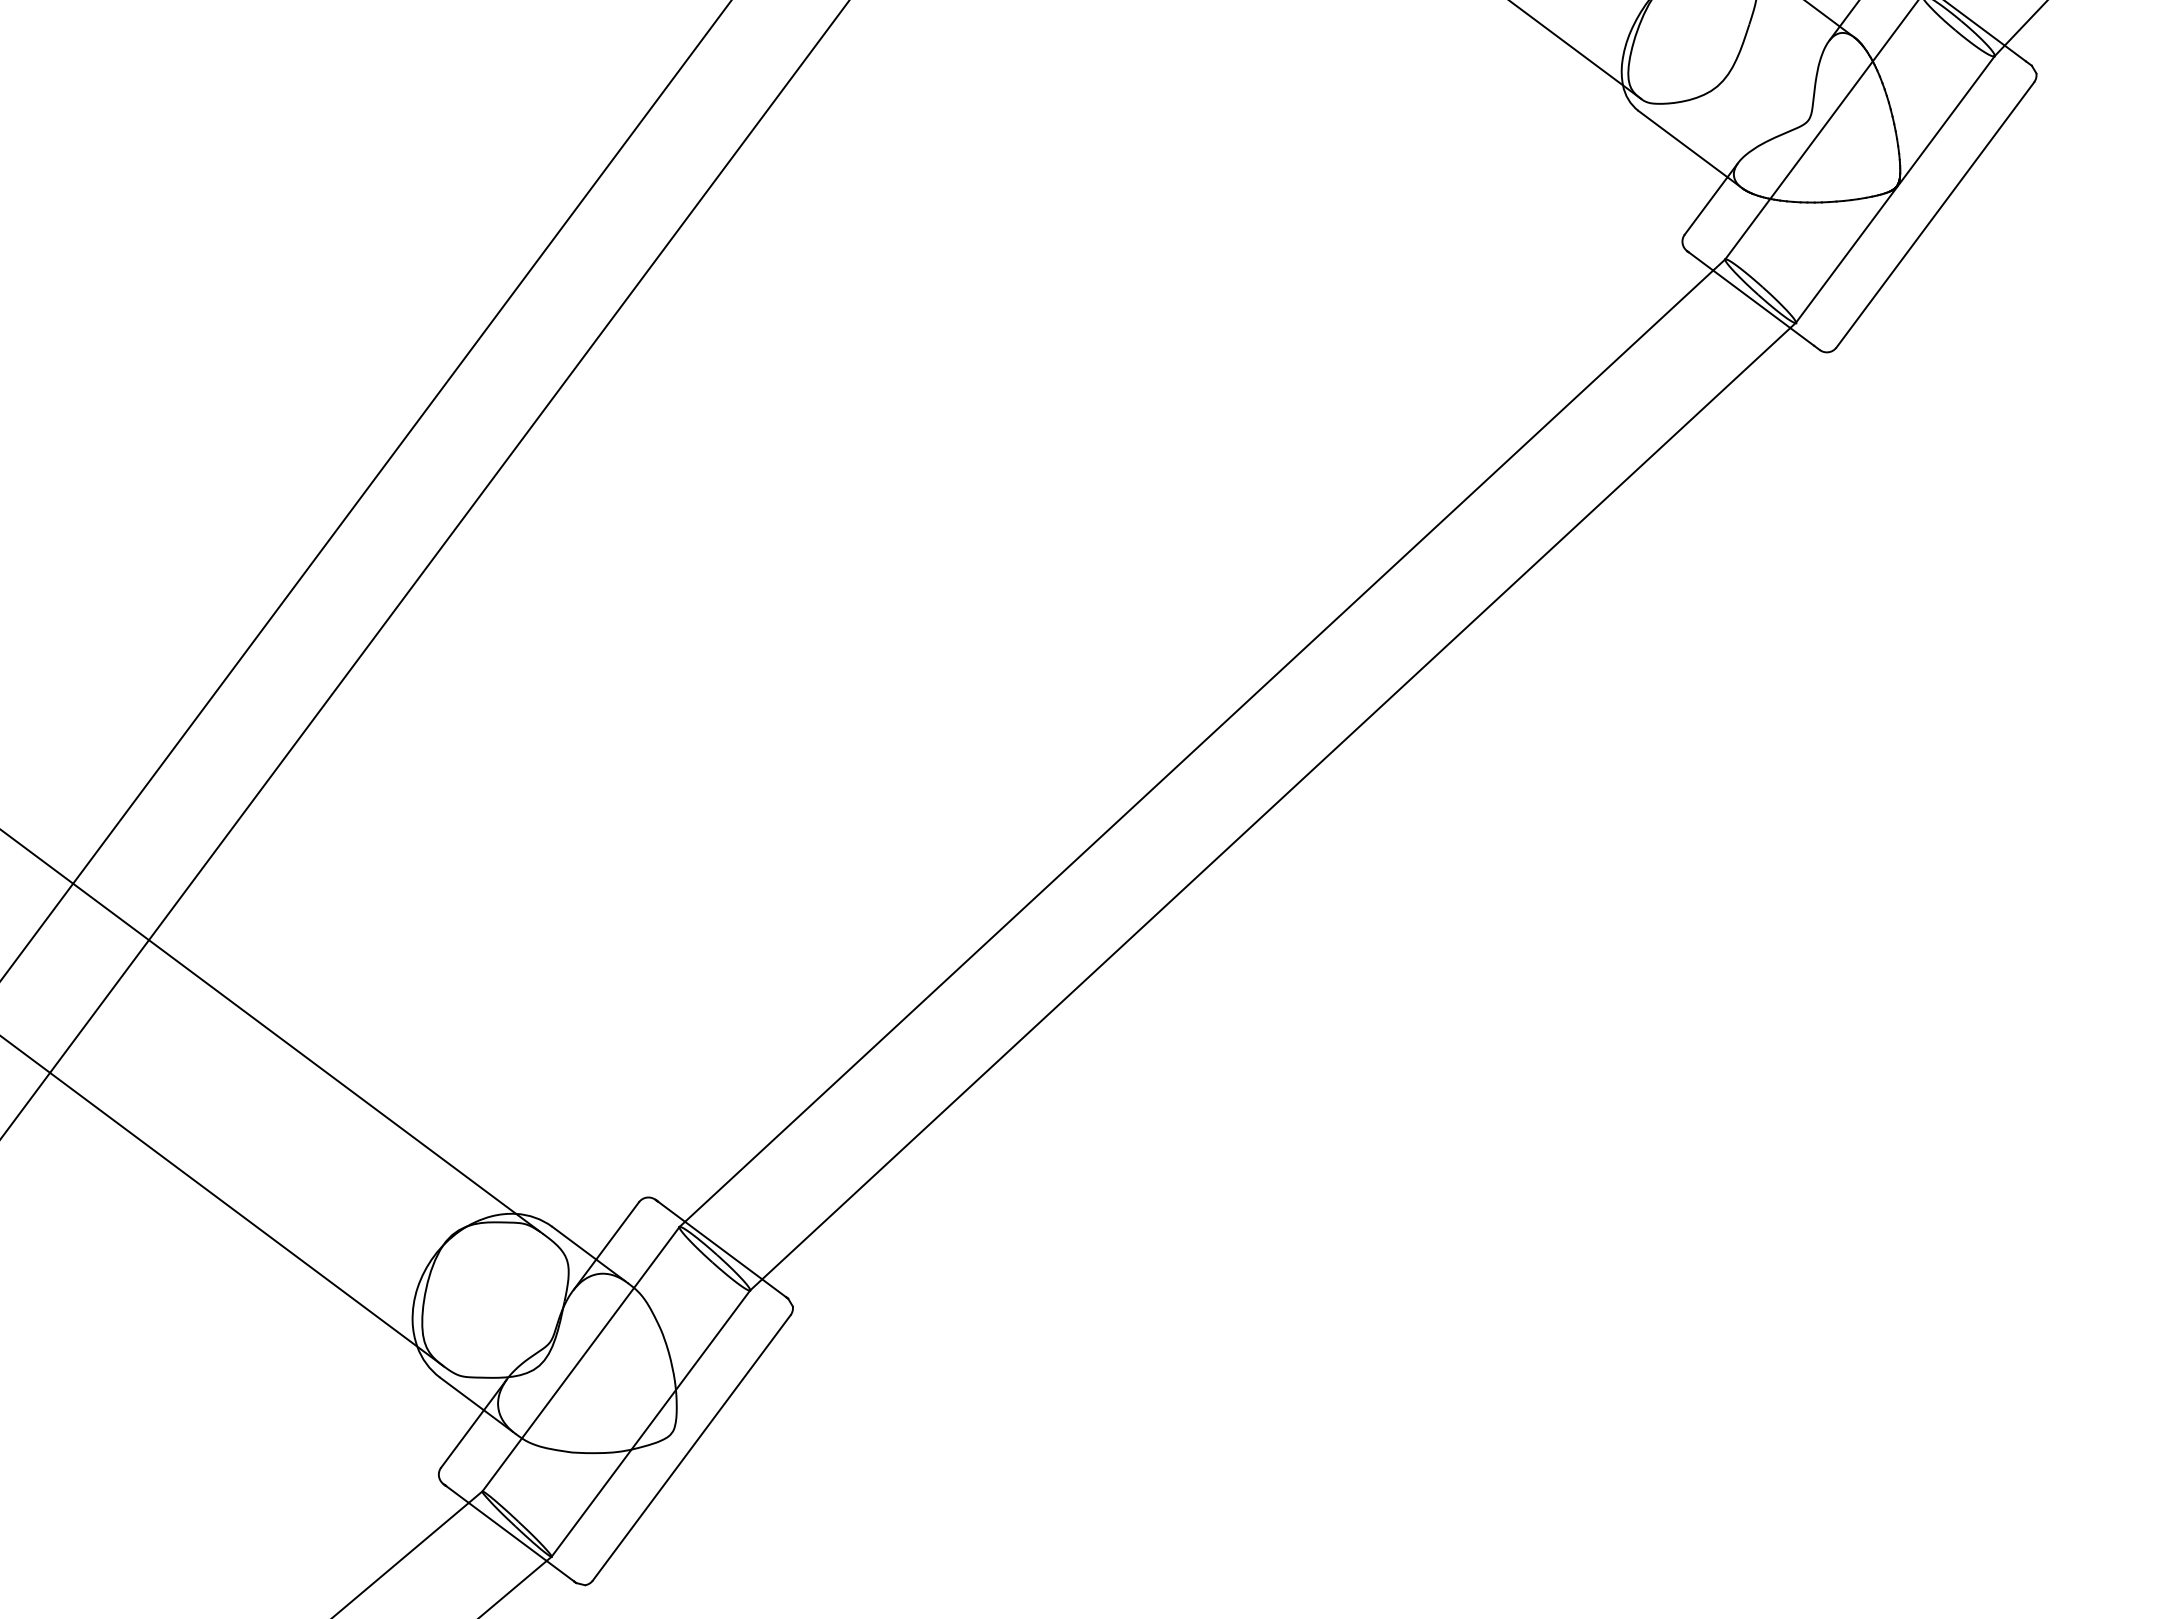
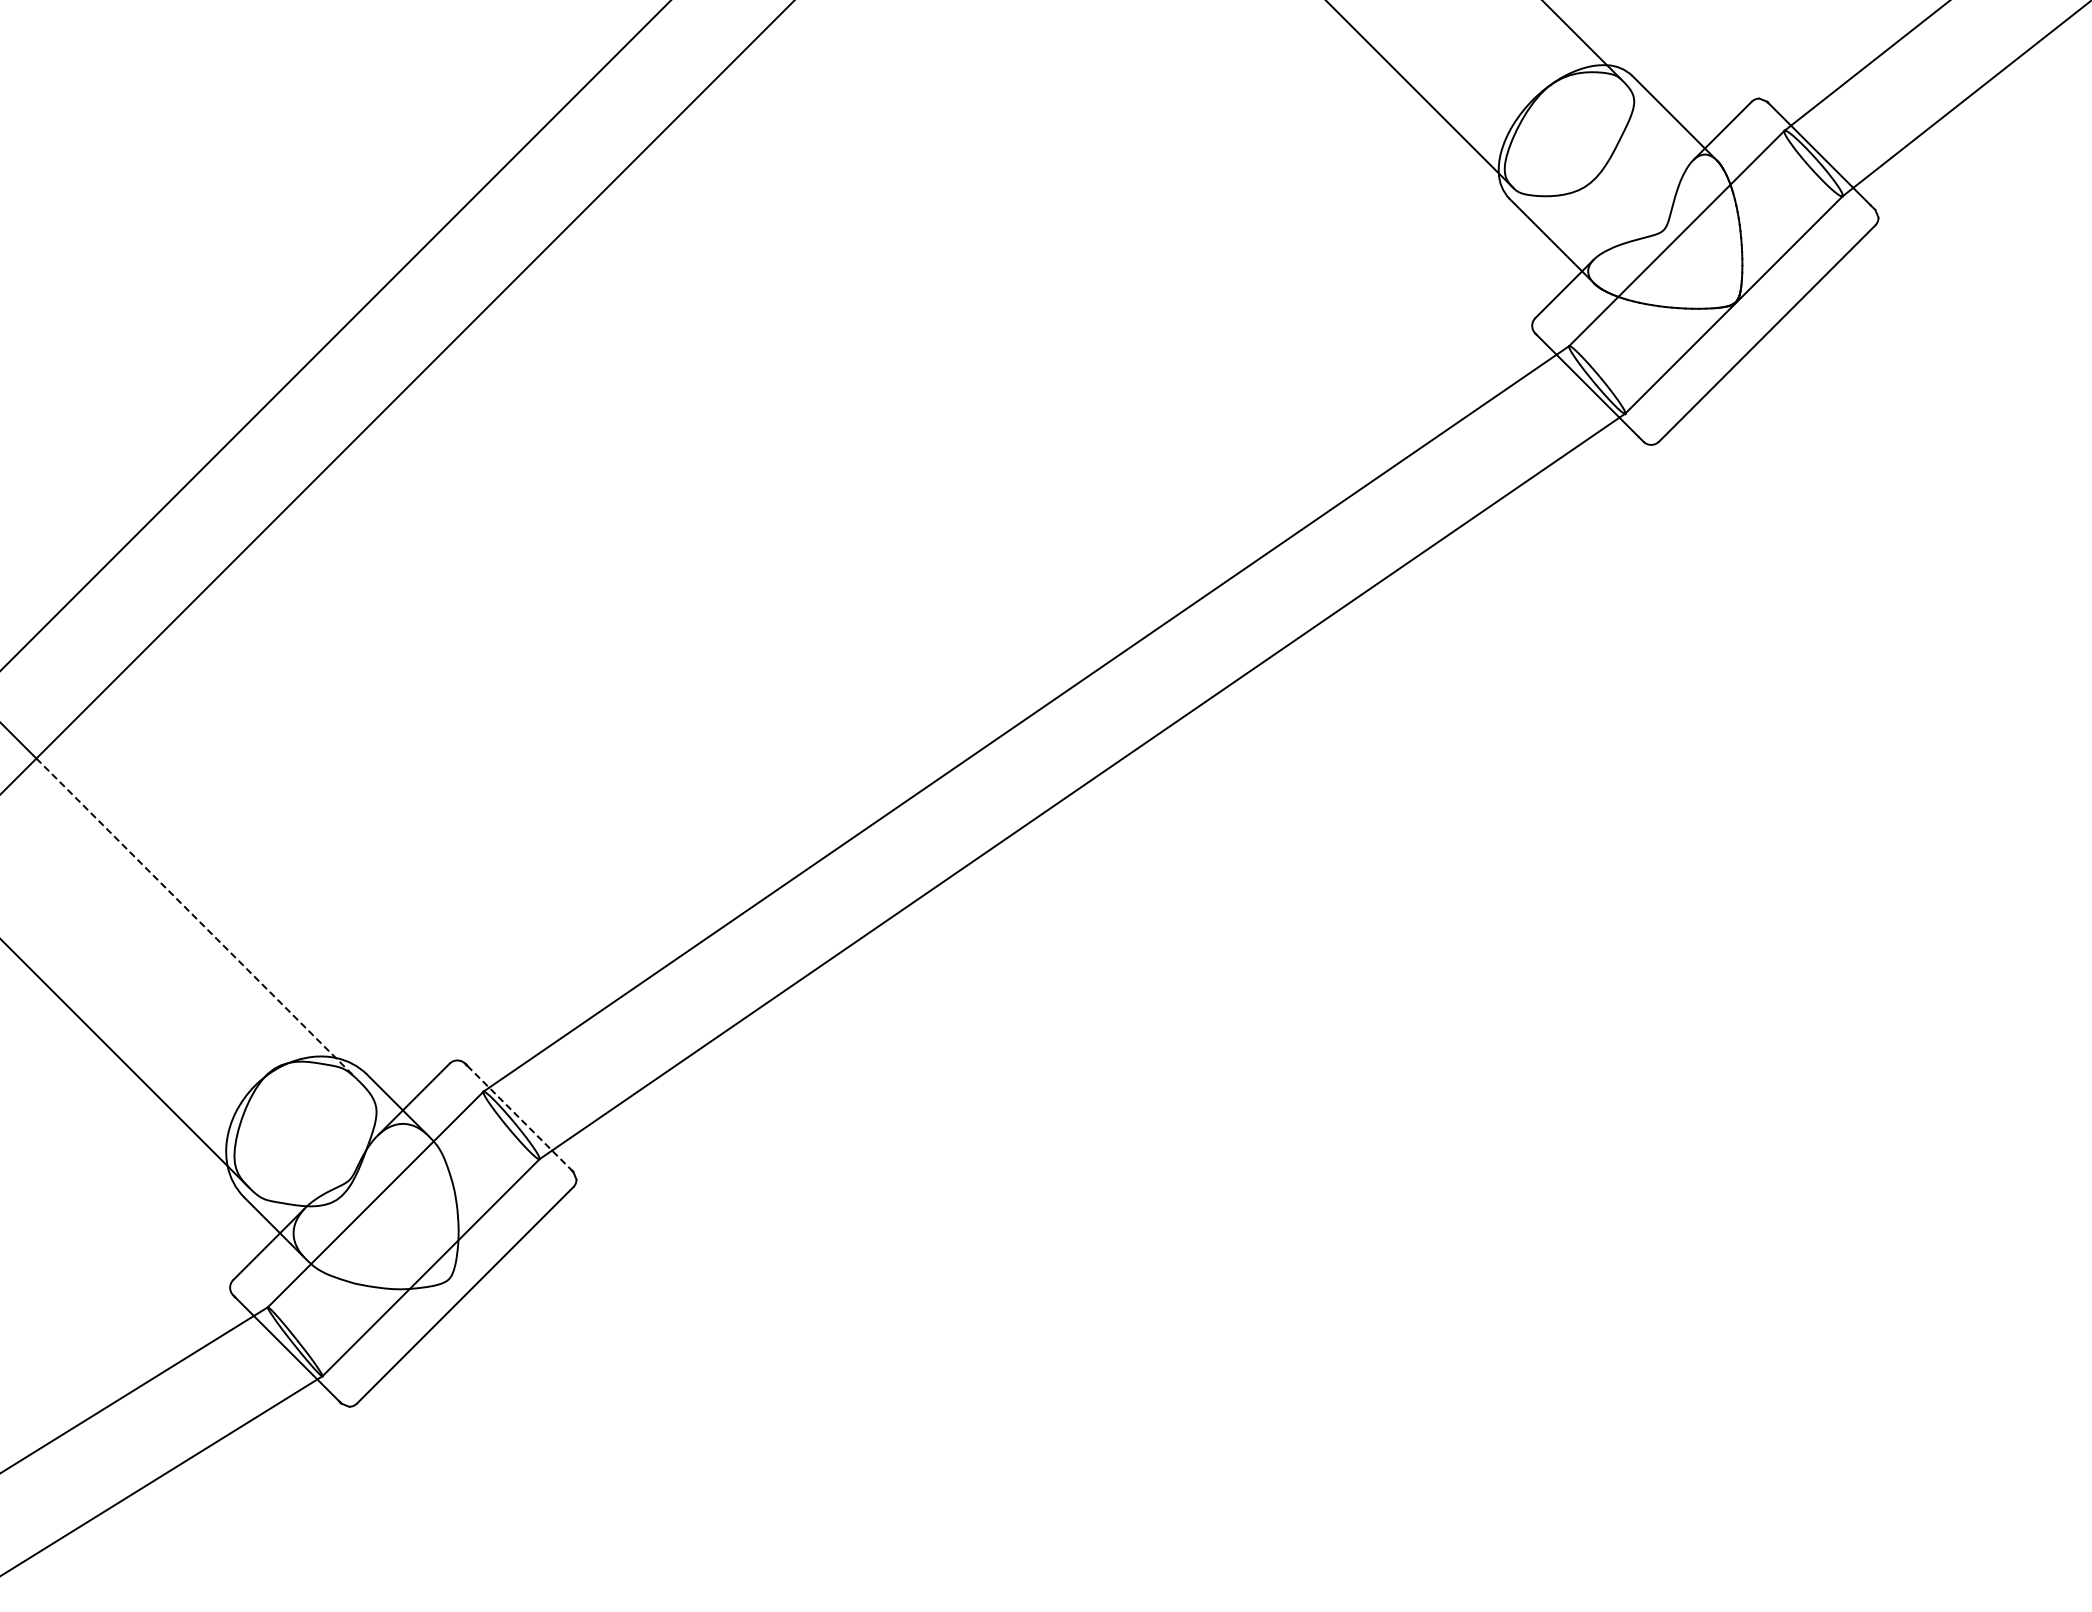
line: (346, 1087) -> (197, 919), solid -> dashed
line: (722, 1248) -> (519, 1117), solid -> dashed

